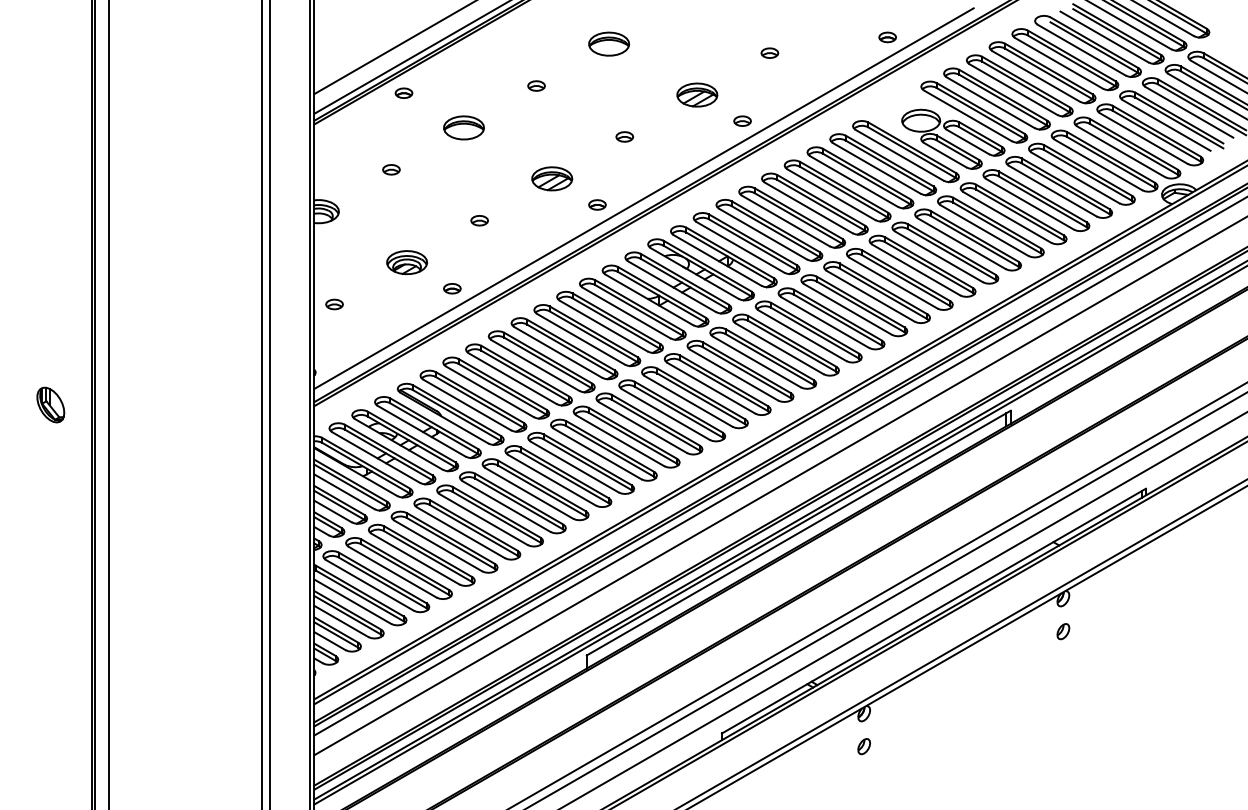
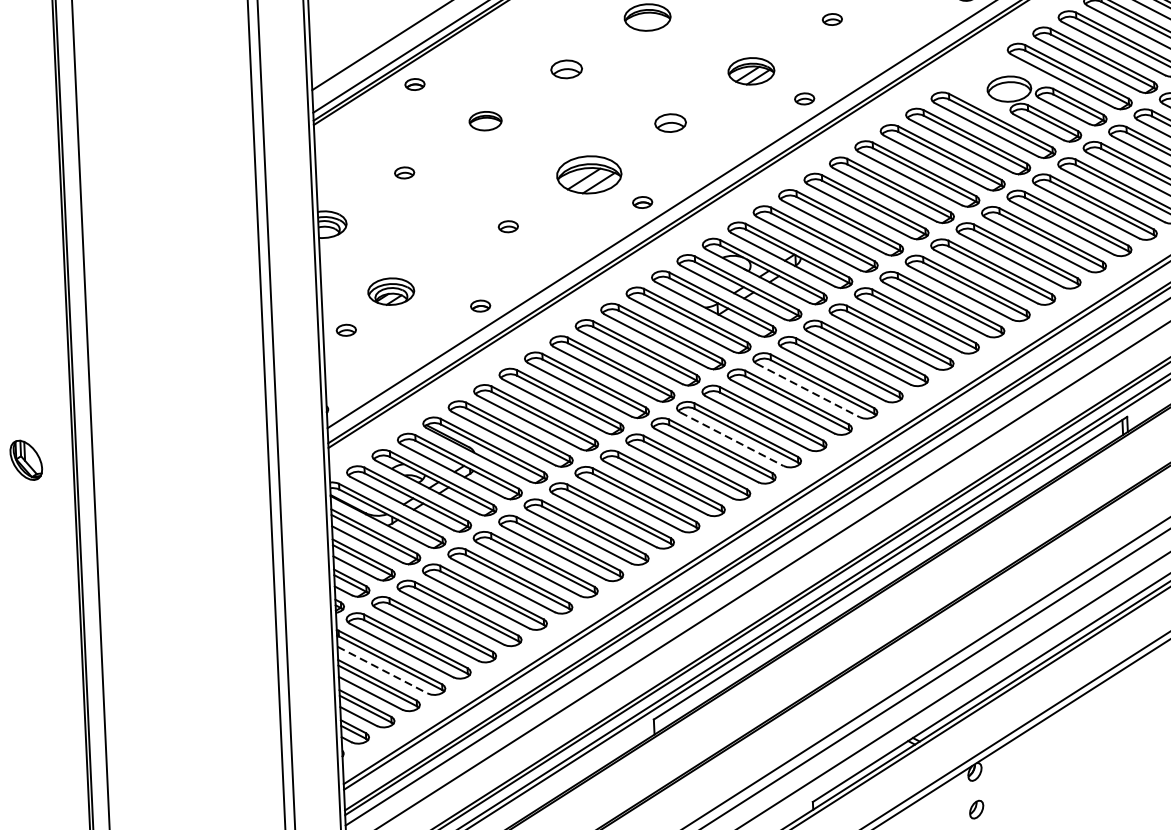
part: (536, 85) -> (566, 68), size x1.6
part: (463, 127) -> (485, 120), size x0.7
part: (624, 136) -> (670, 122), size x1.6
part: (552, 178) -> (589, 174), size x1.4
part: (406, 262) -> (390, 291), moved
line: (734, 375) -> (808, 390), solid -> dashed
line: (665, 414) -> (731, 439), solid -> dashed
line: (353, 601) -> (383, 669), solid -> dashed

